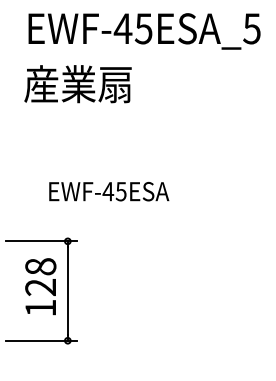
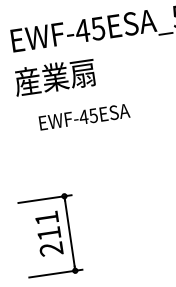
text: (109, 191) -> (84, 116), moved
text: (40, 287) -> (49, 233), 128 -> 211

